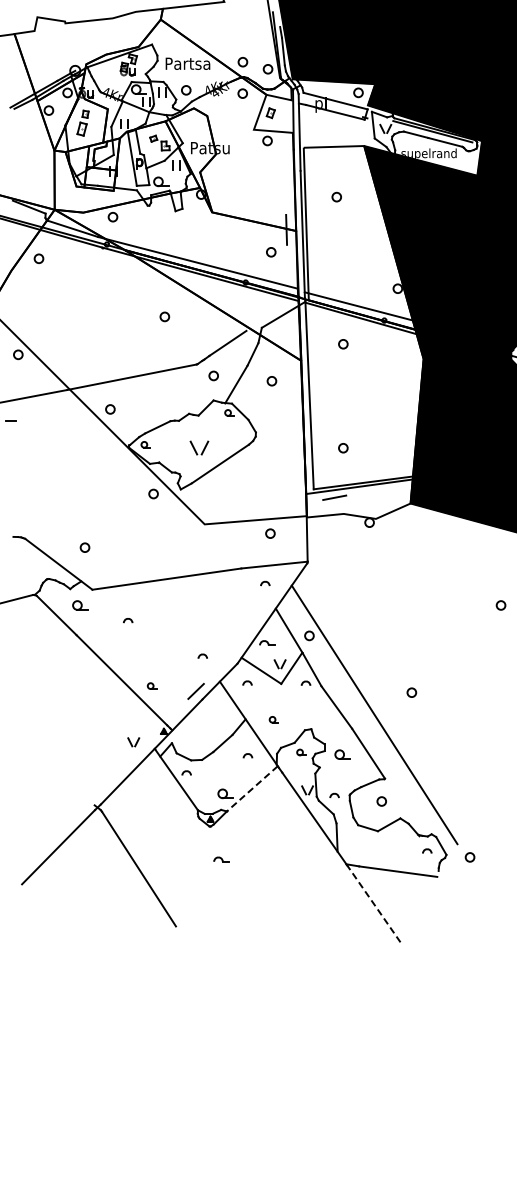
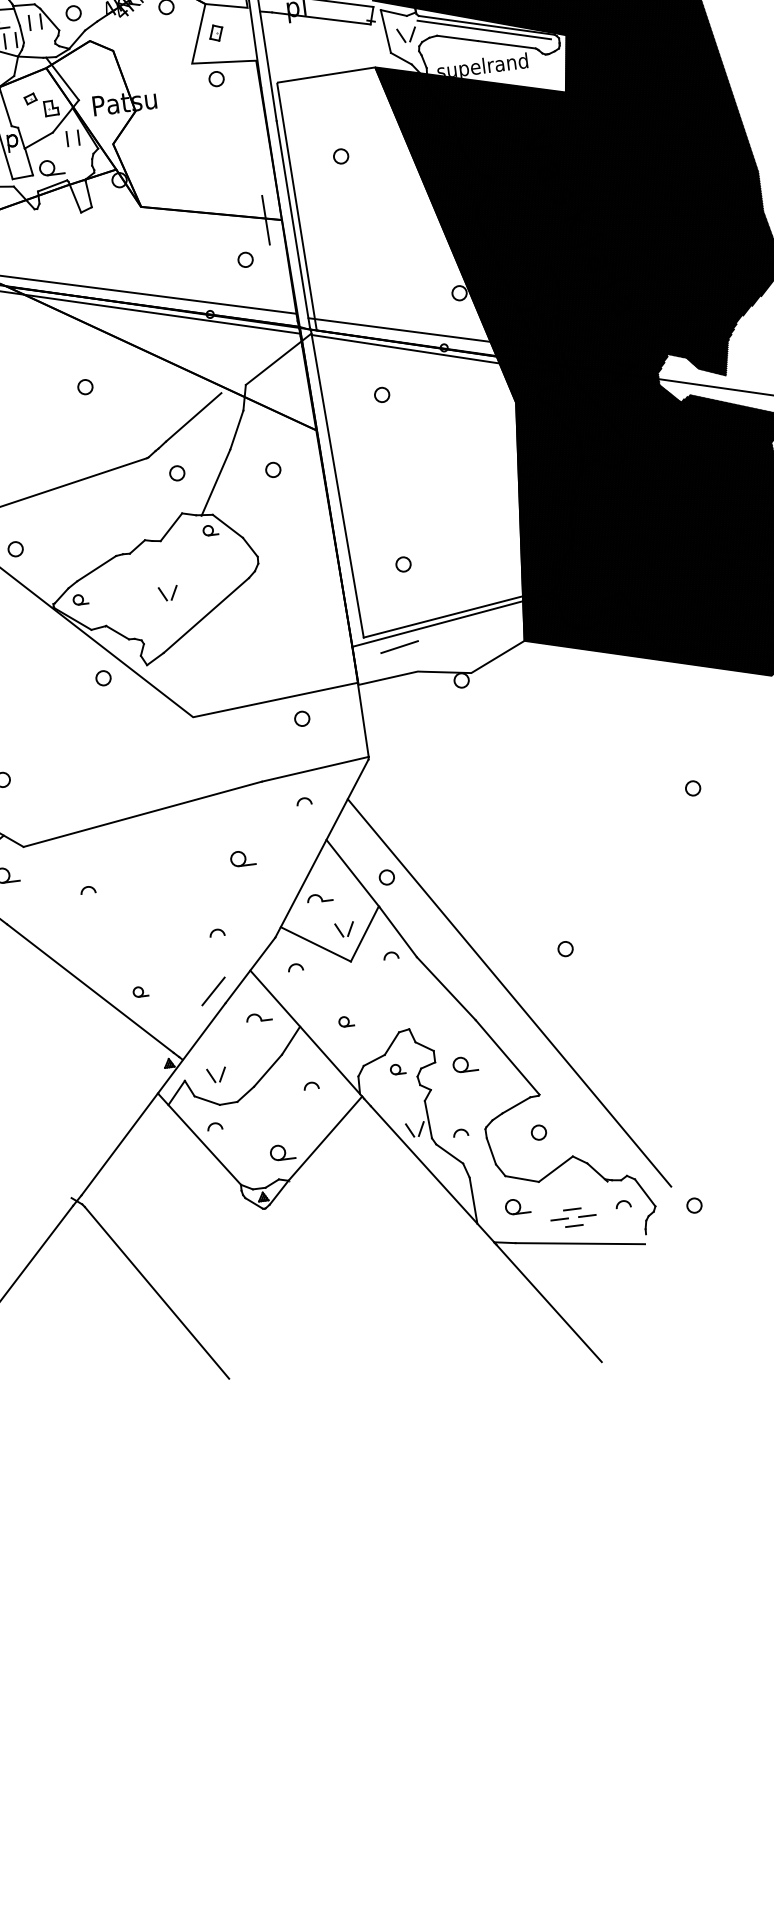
part: (198, 447) -> (167, 593), size x0.62
part: (223, 613) -> (242, 858), added
part: (133, 742) -> (216, 1075), moved
line: (252, 789) -> (325, 1139), dashed -> solid
part: (363, 844) -> (518, 1206), added
part: (396, 855) -> (574, 1217), added
part: (221, 859) -> (258, 1017), moved
line: (374, 904) -> (548, 1302), dashed -> solid

